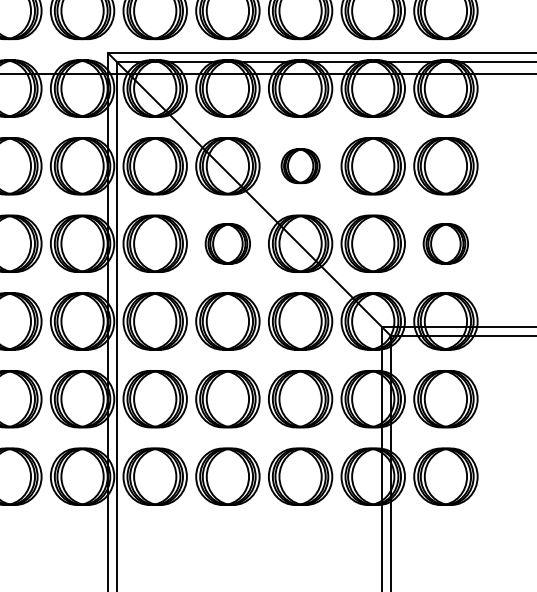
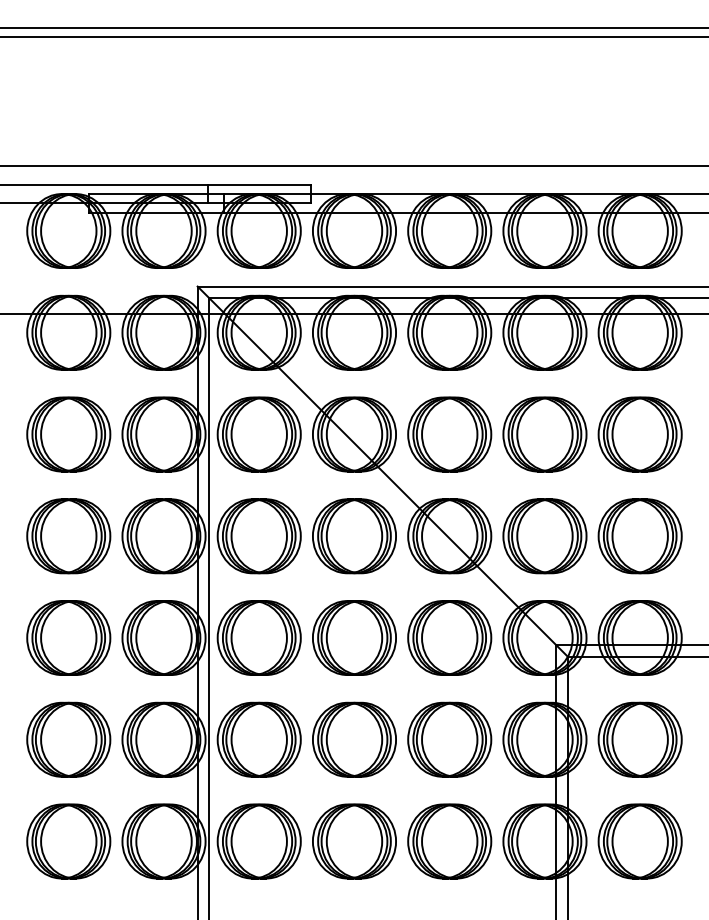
part: (300, 166) -> (449, 434), size x1.67
part: (227, 244) -> (354, 536), size x1.43
part: (445, 244) -> (639, 536), size x1.43

